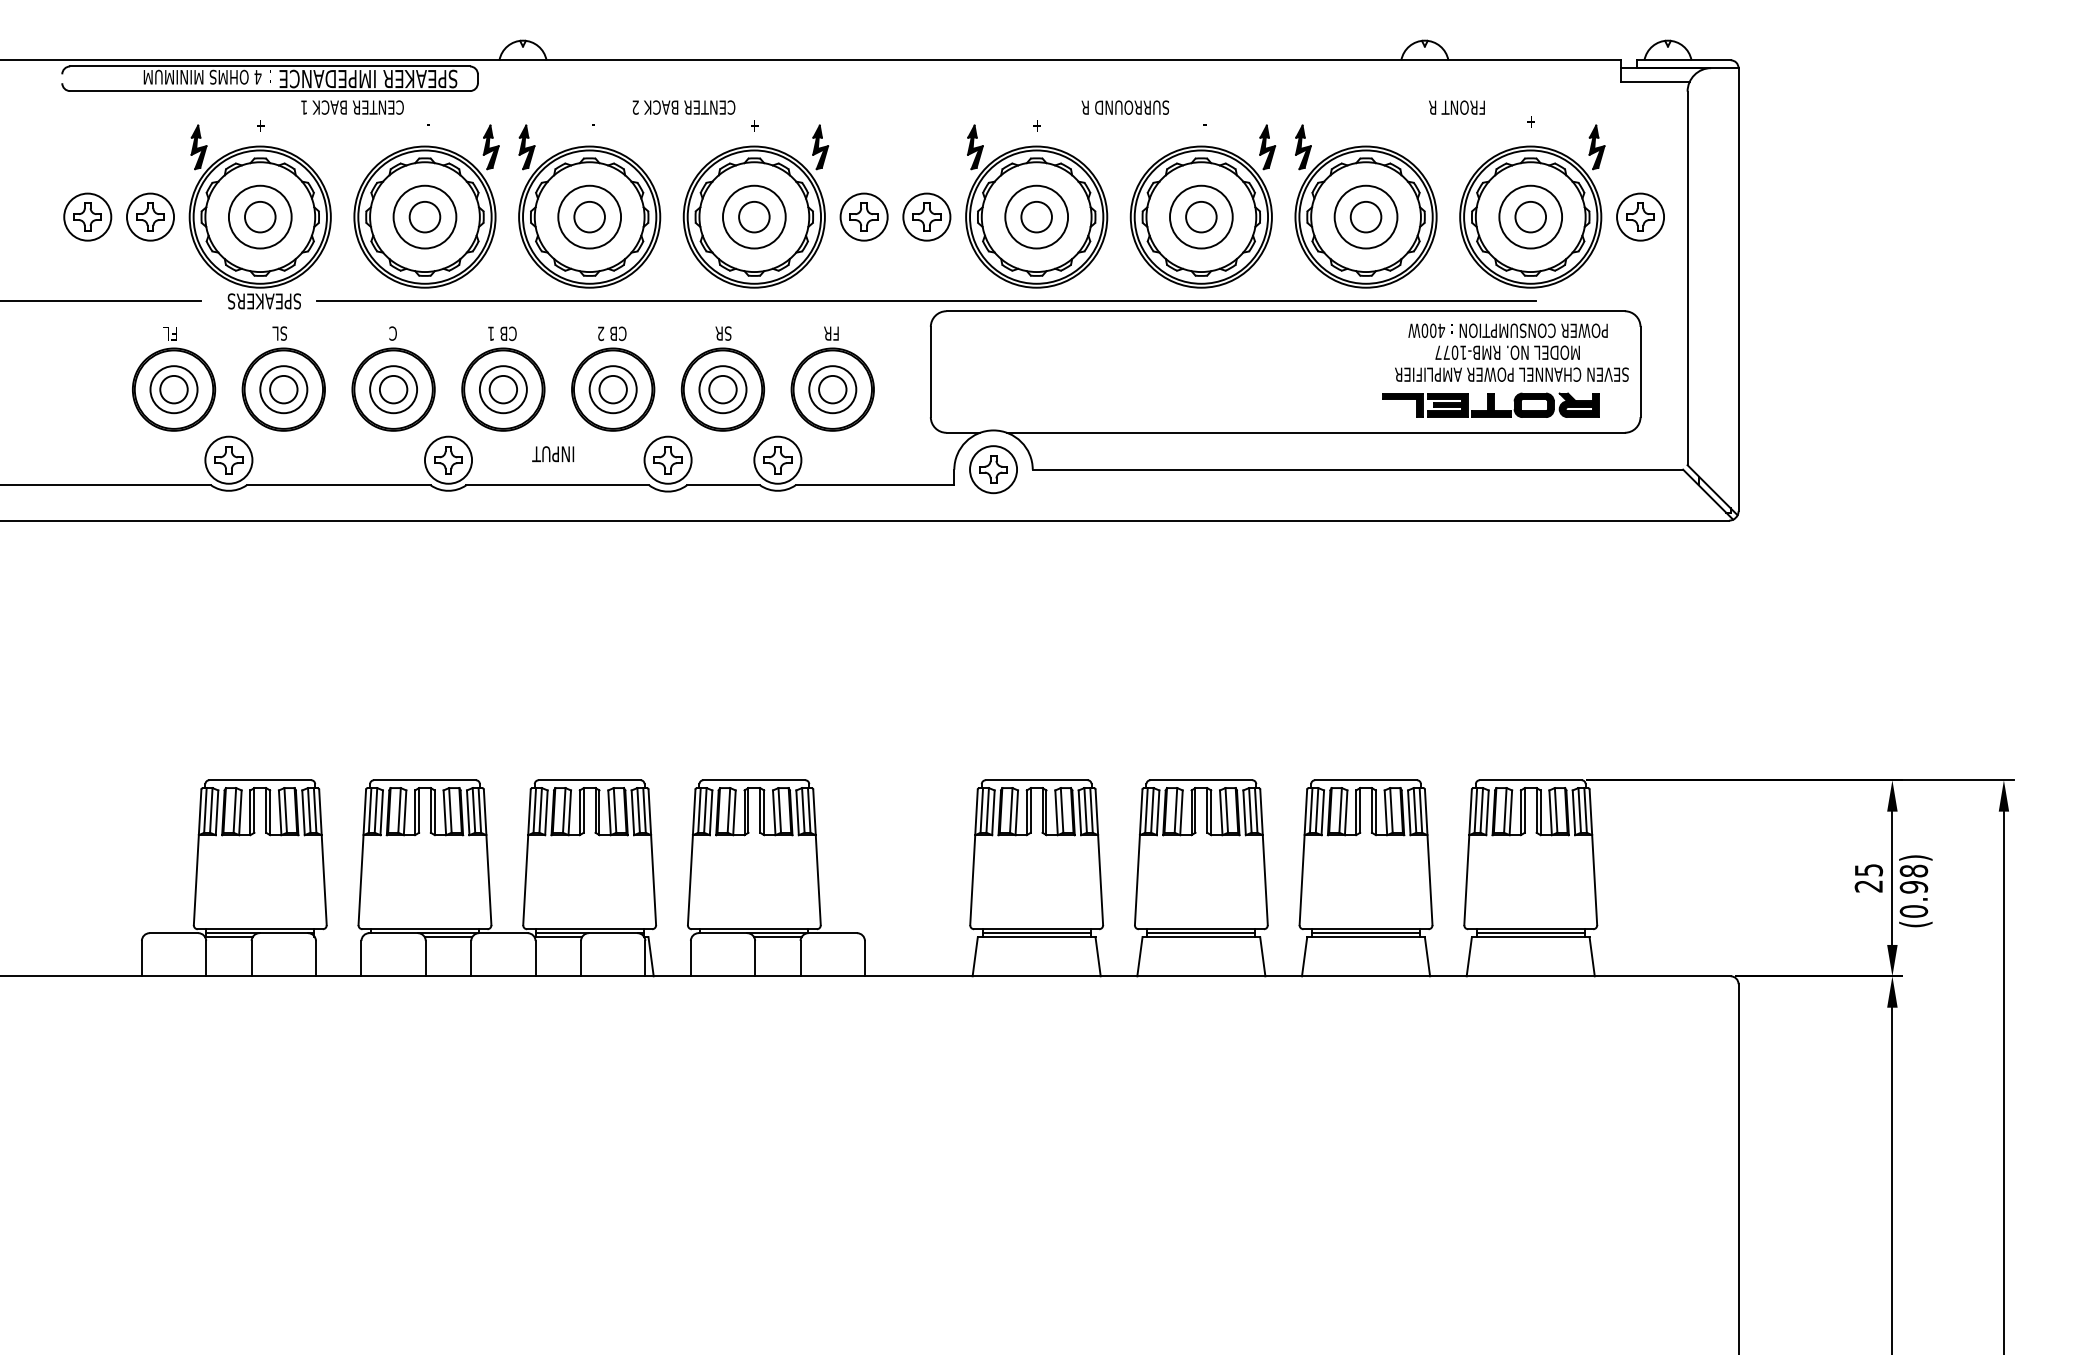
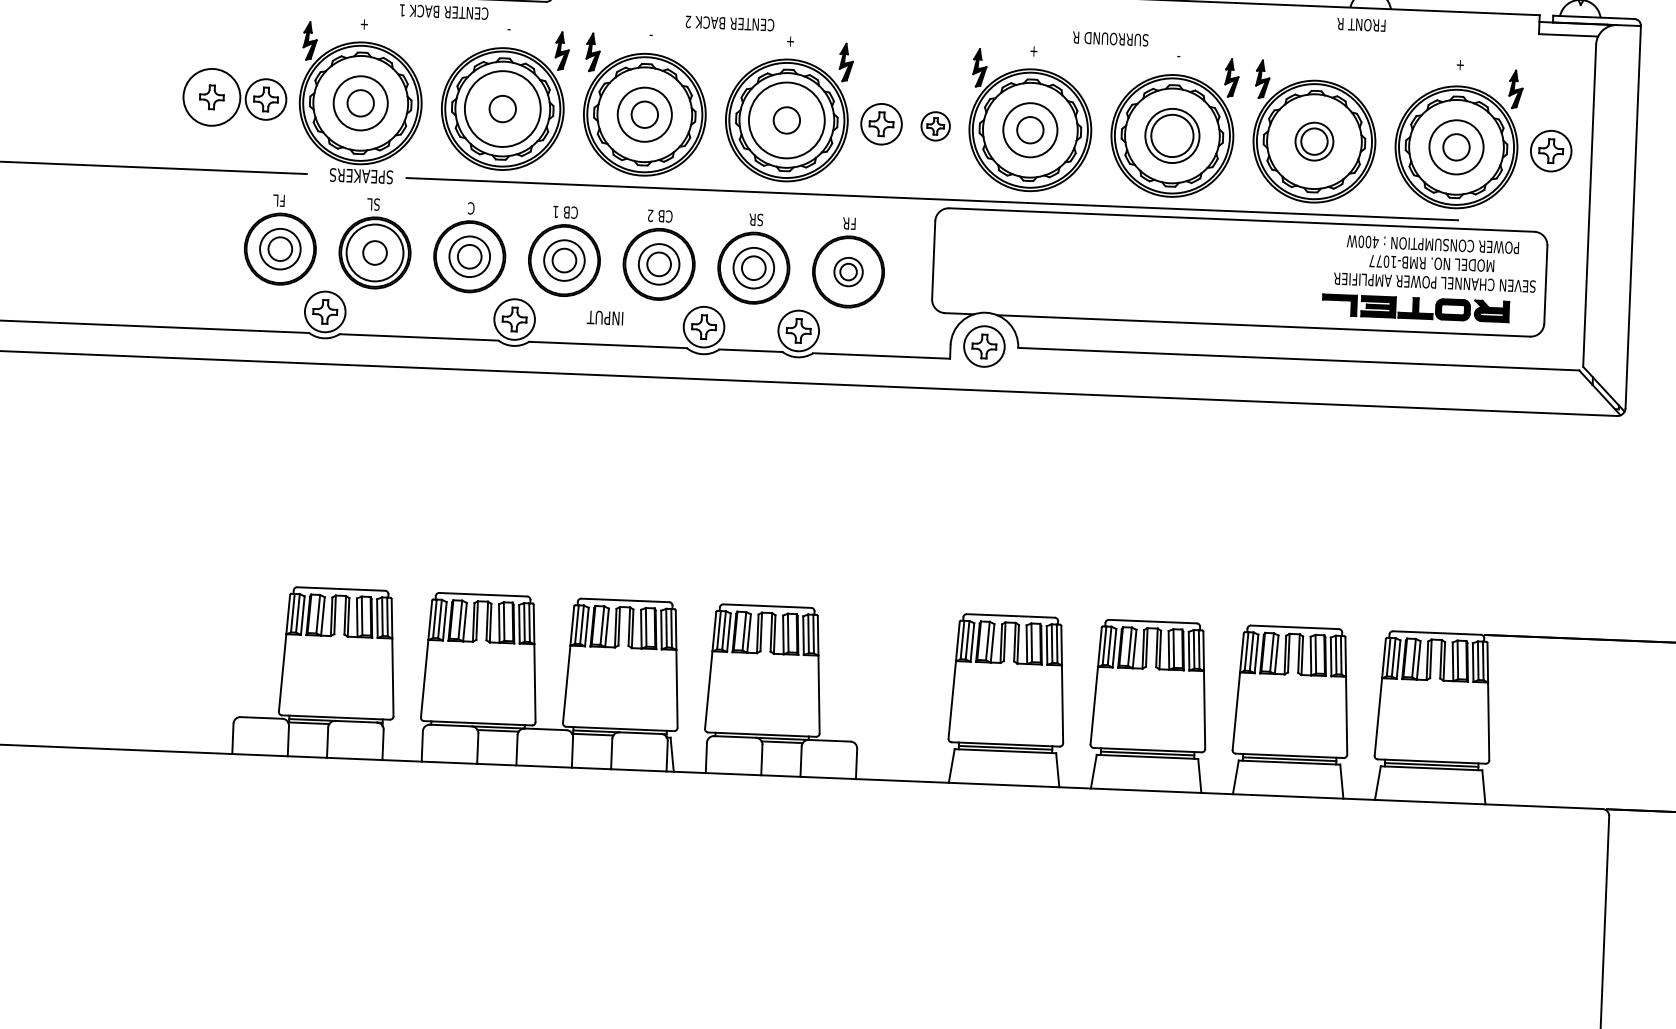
text: (1456, 107) -> (1361, 24), moved
circle: (87, 216) -> (211, 96), size x1.4
circle: (424, 216) -> (502, 108), size x1.4
circle: (753, 216) -> (786, 119), size x1.4
part: (926, 216) -> (935, 125), size x0.7
circle: (1201, 216) -> (1172, 135), size x1.6
circle: (1365, 216) -> (1314, 141), size x0.7
circle: (283, 389) -> (374, 252), size x1.4
part: (832, 389) -> (848, 271), size x0.7

